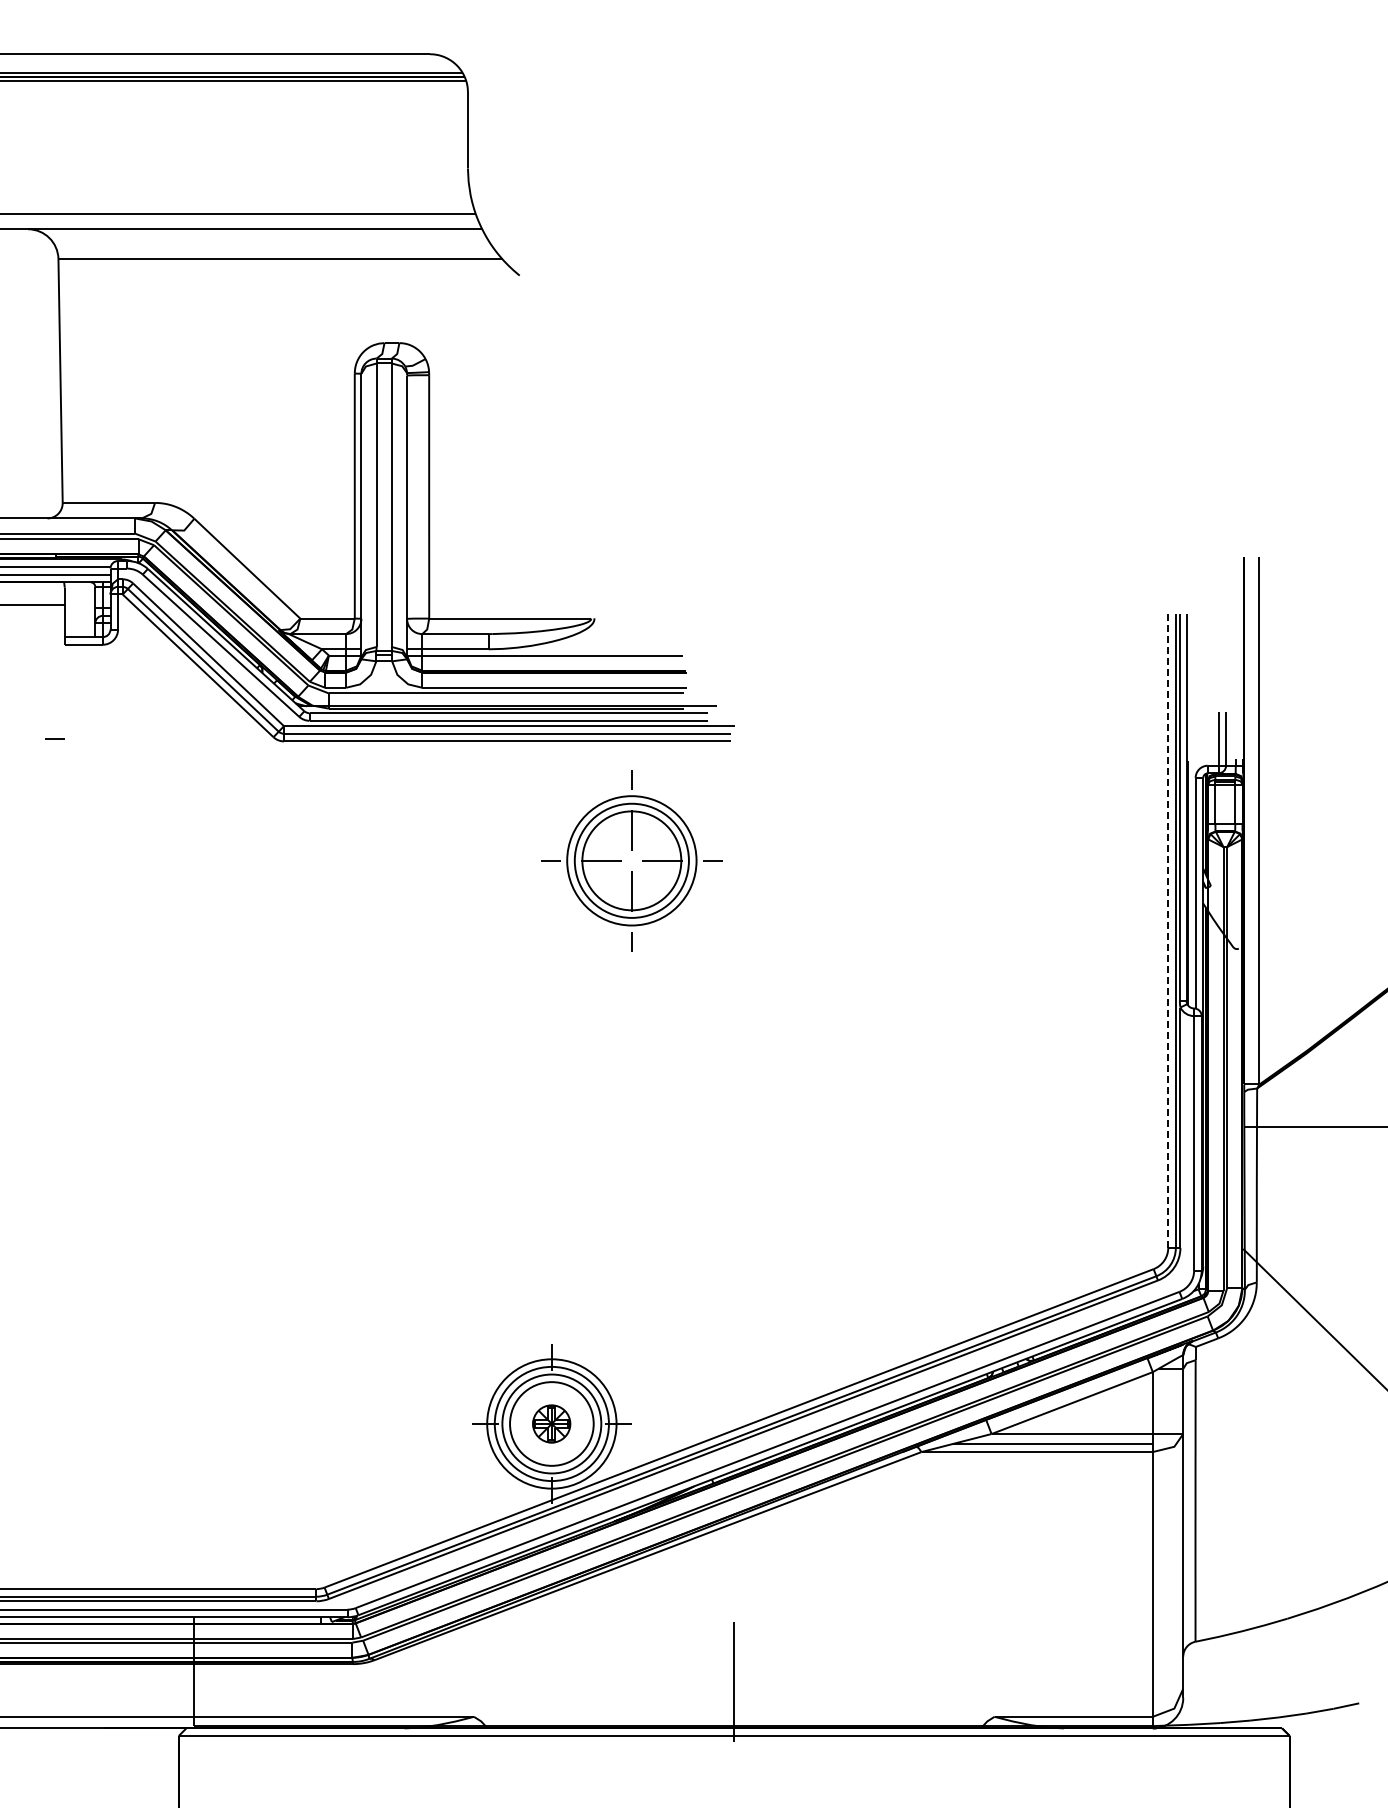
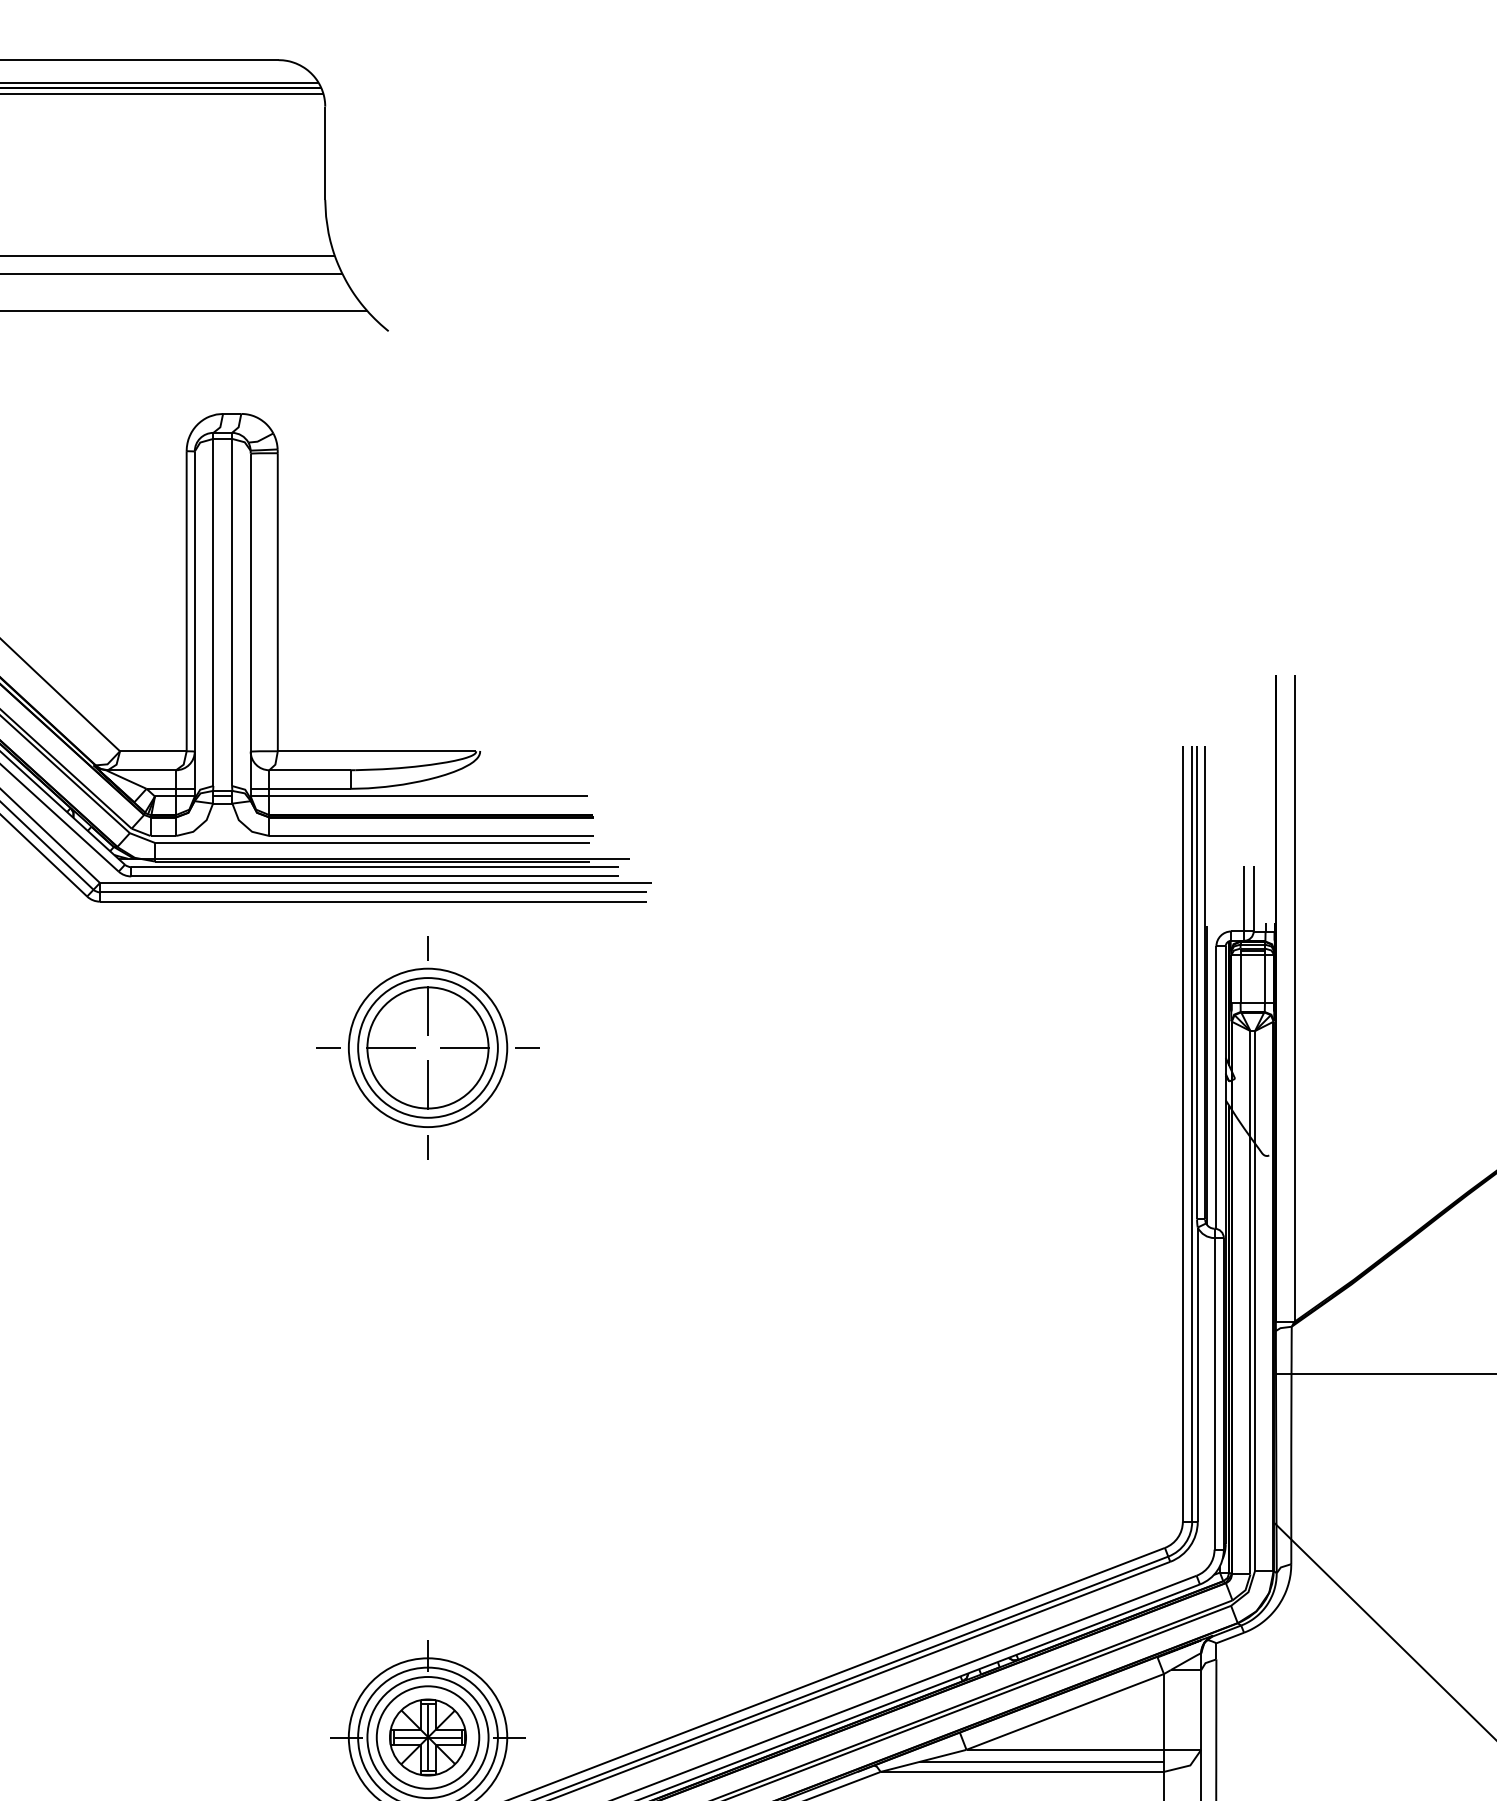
part: (631, 860) -> (427, 1047), moved
line: (1168, 931) -> (1183, 1134), dashed -> solid
part: (551, 1423) -> (427, 1736), size x1.67

